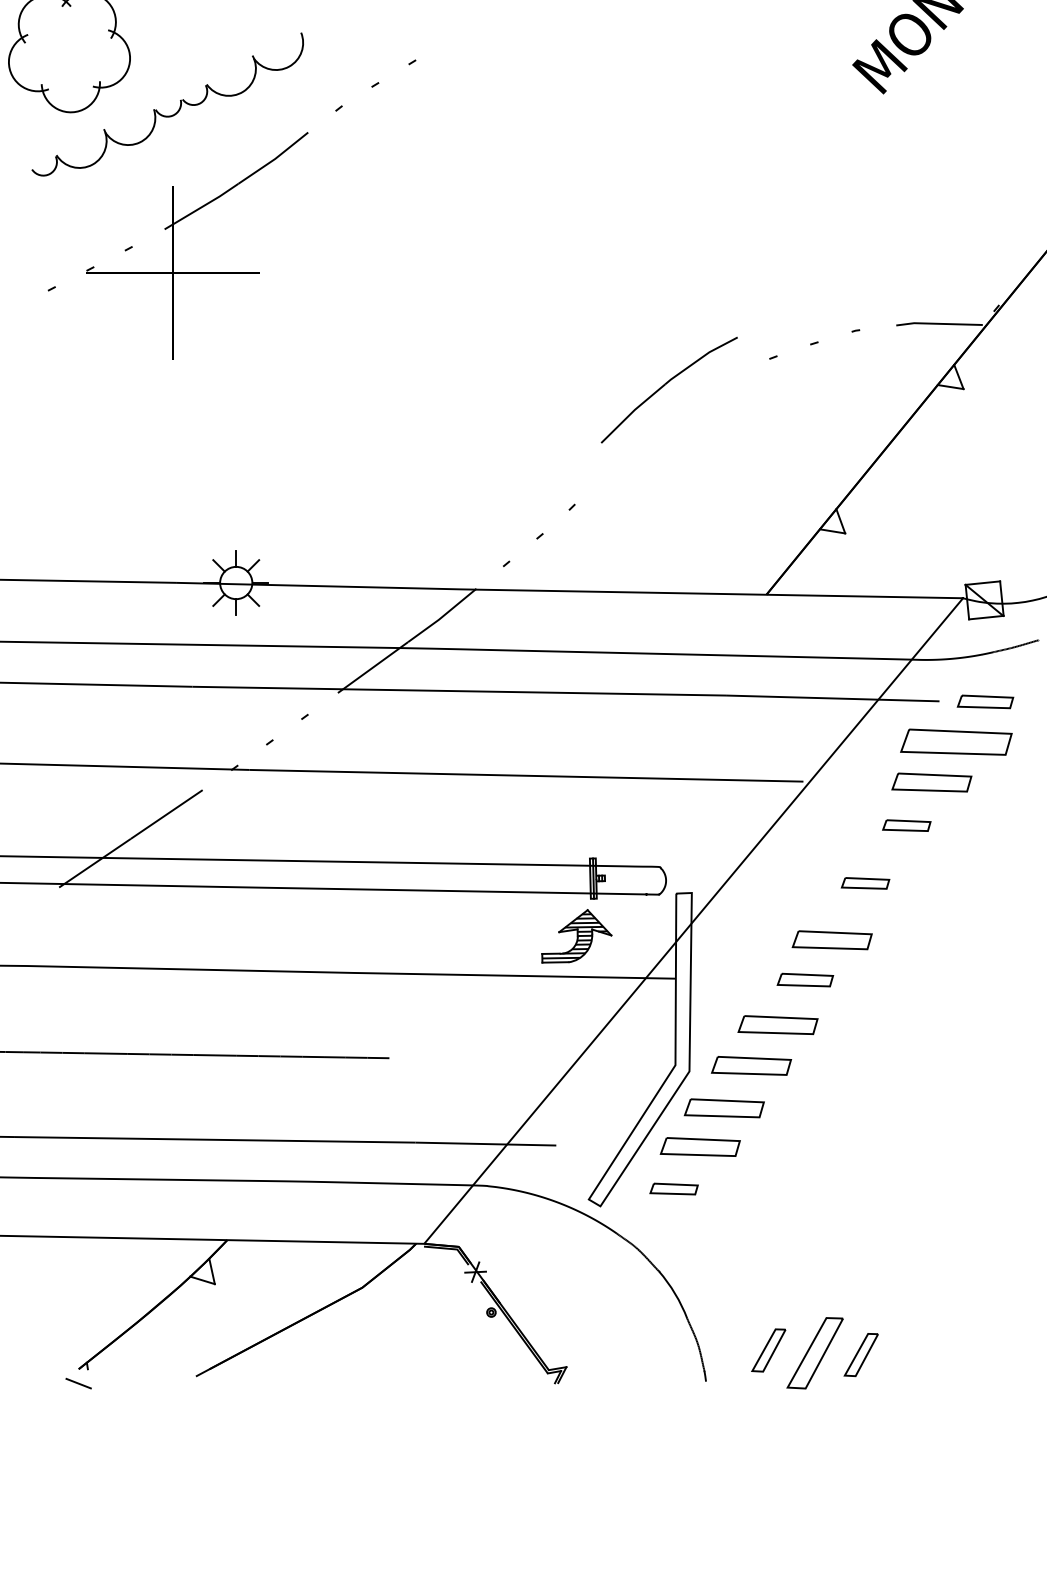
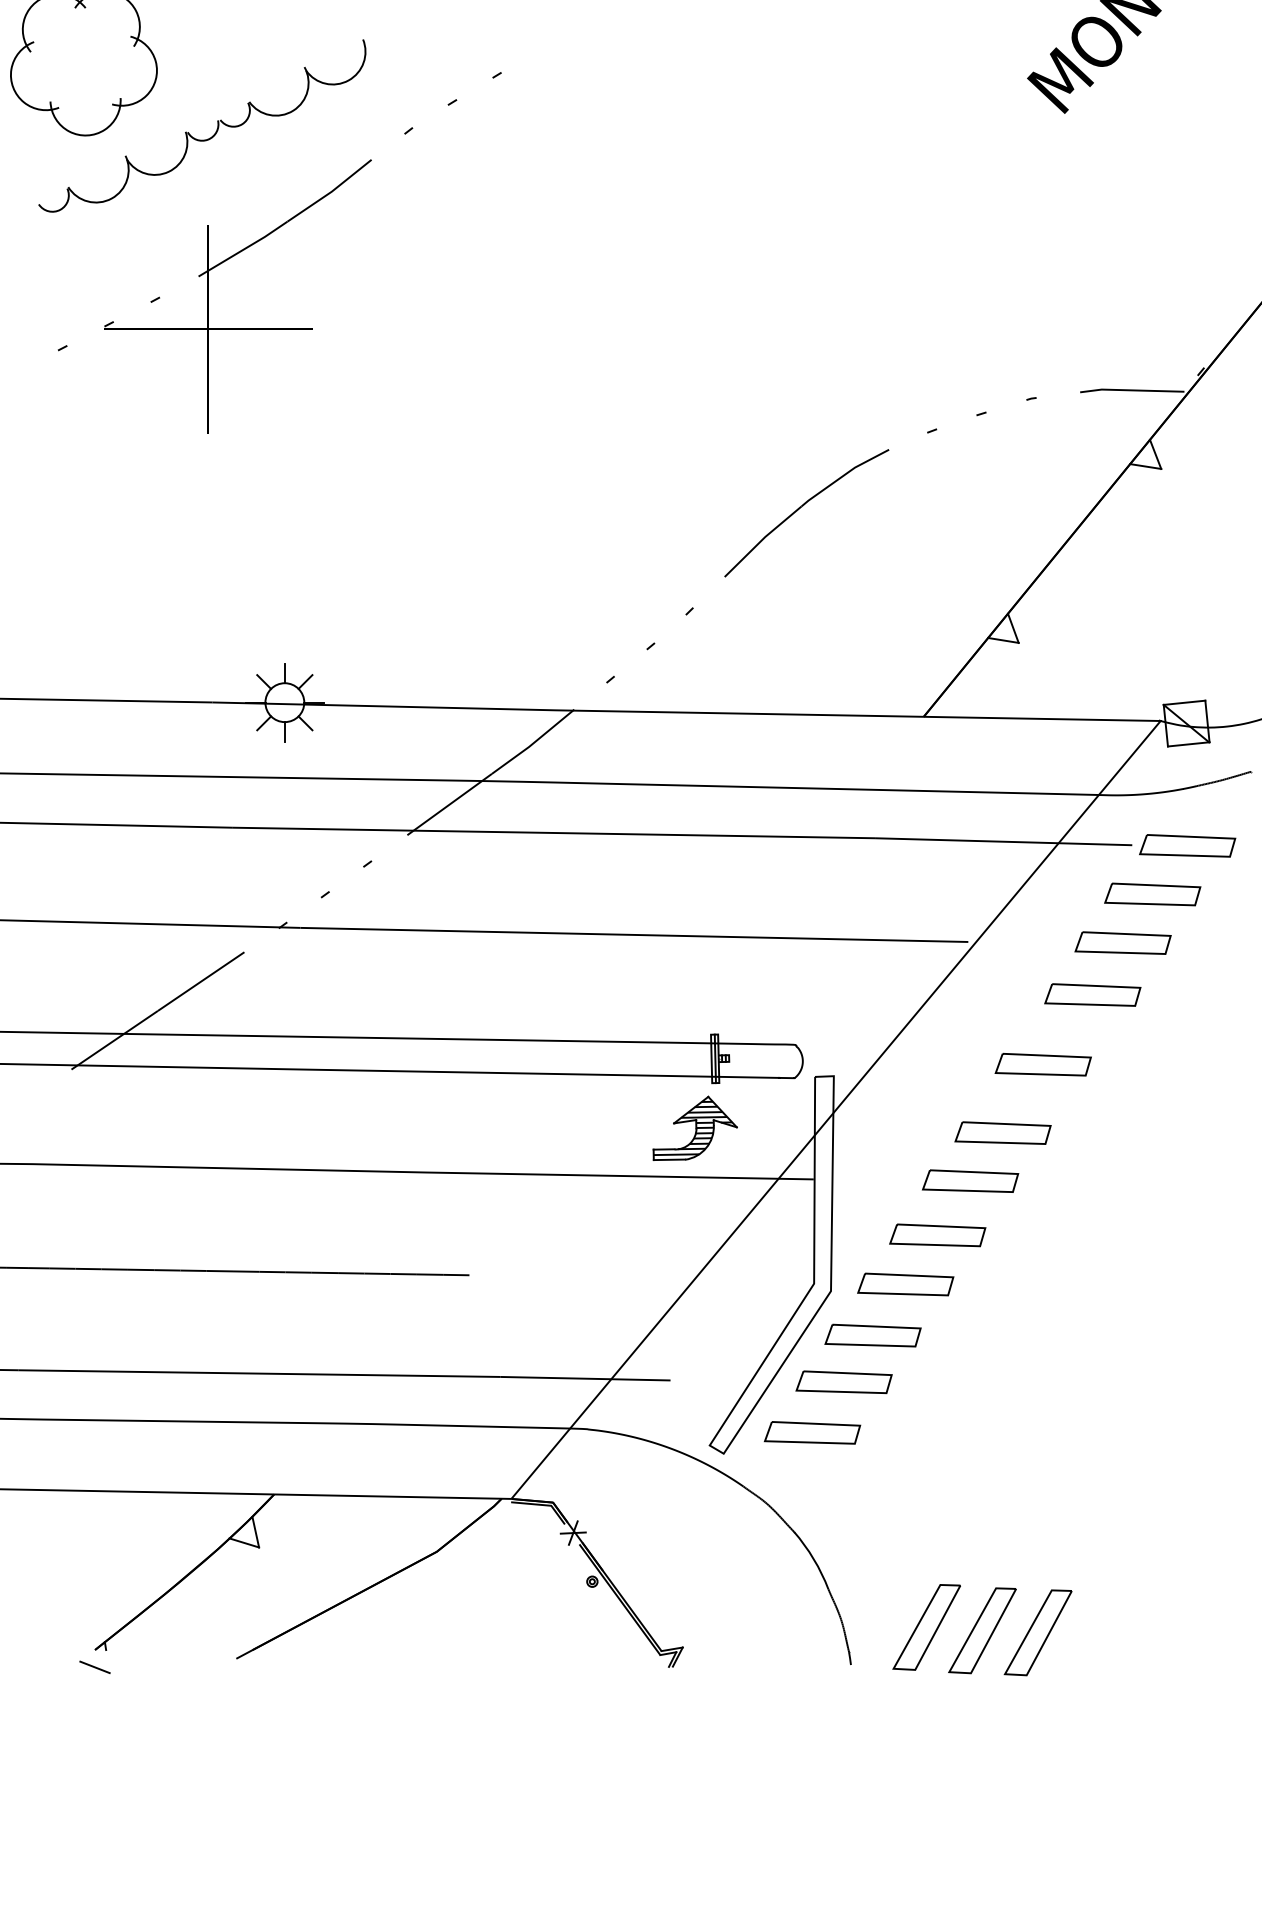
part: (666, 384) -> (803, 506), moved
part: (985, 701) -> (1187, 845), size x1.43
part: (956, 742) -> (1152, 894), size x0.71
part: (906, 825) -> (1092, 994), size x1.67
part: (865, 883) -> (1042, 1064), size x1.67
part: (805, 979) -> (970, 1180), size x1.43
part: (674, 1188) -> (812, 1432), size x1.67
part: (768, 1350) -> (926, 1627), size x1.67
part: (860, 1354) -> (1037, 1632), size x1.67

